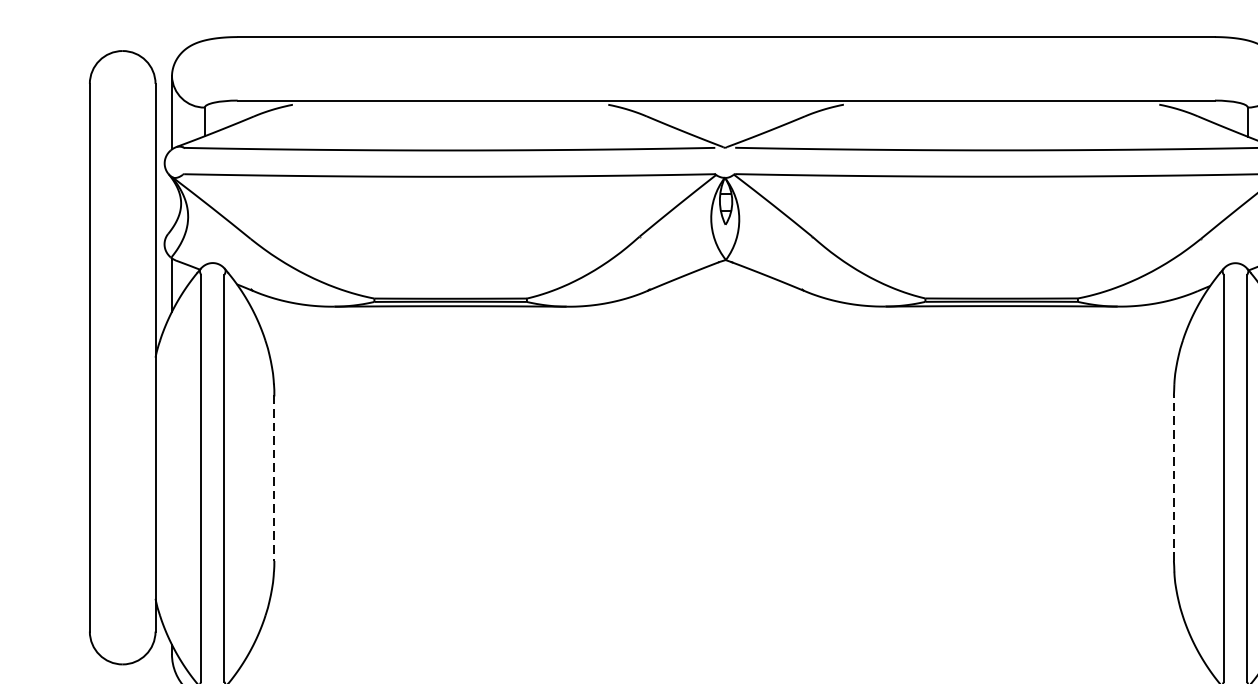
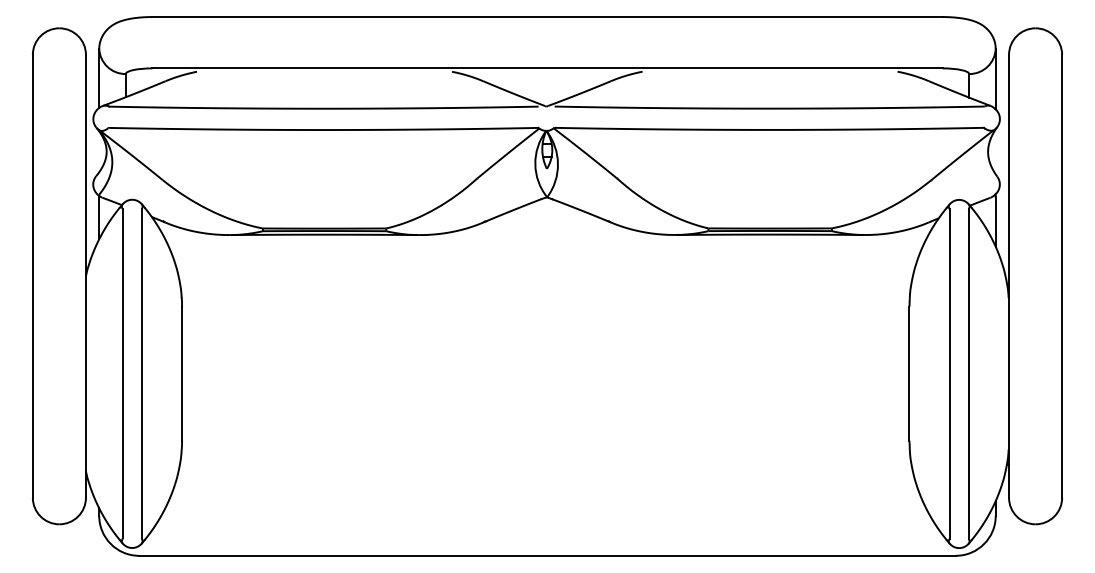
line: (274, 477) -> (182, 373), dashed -> solid
line: (1174, 477) -> (909, 373), dashed -> solid

